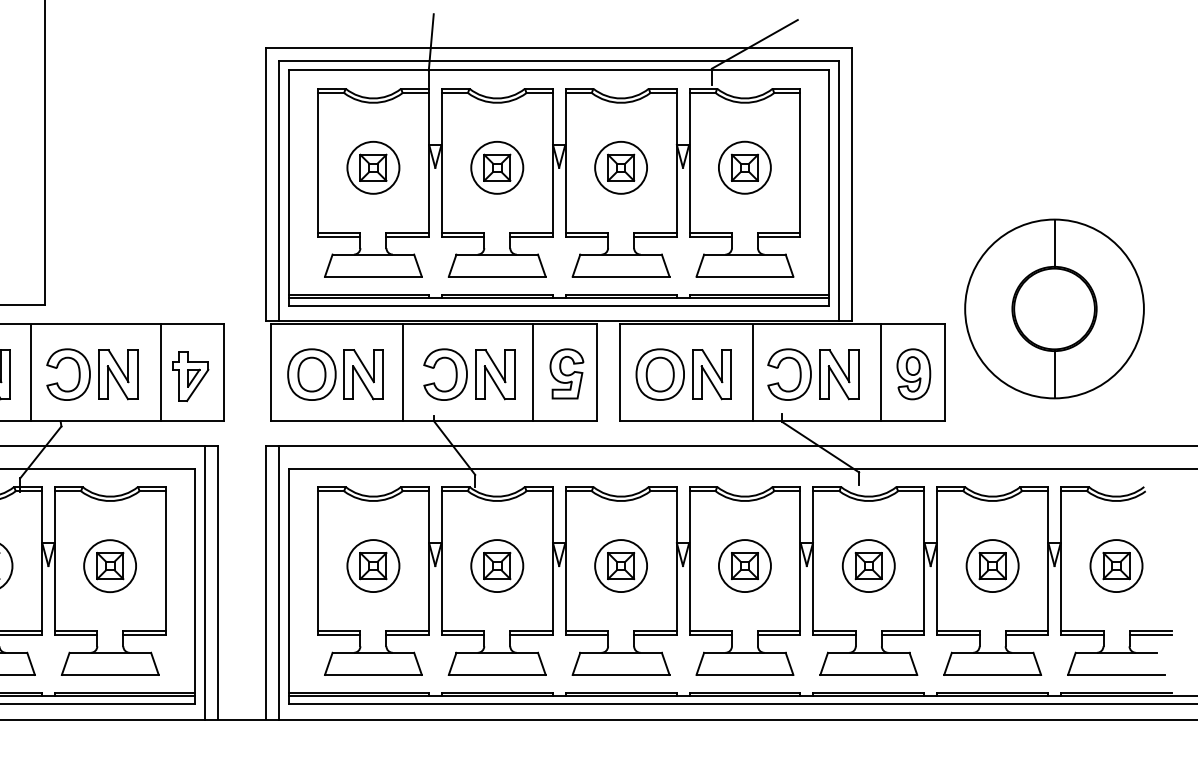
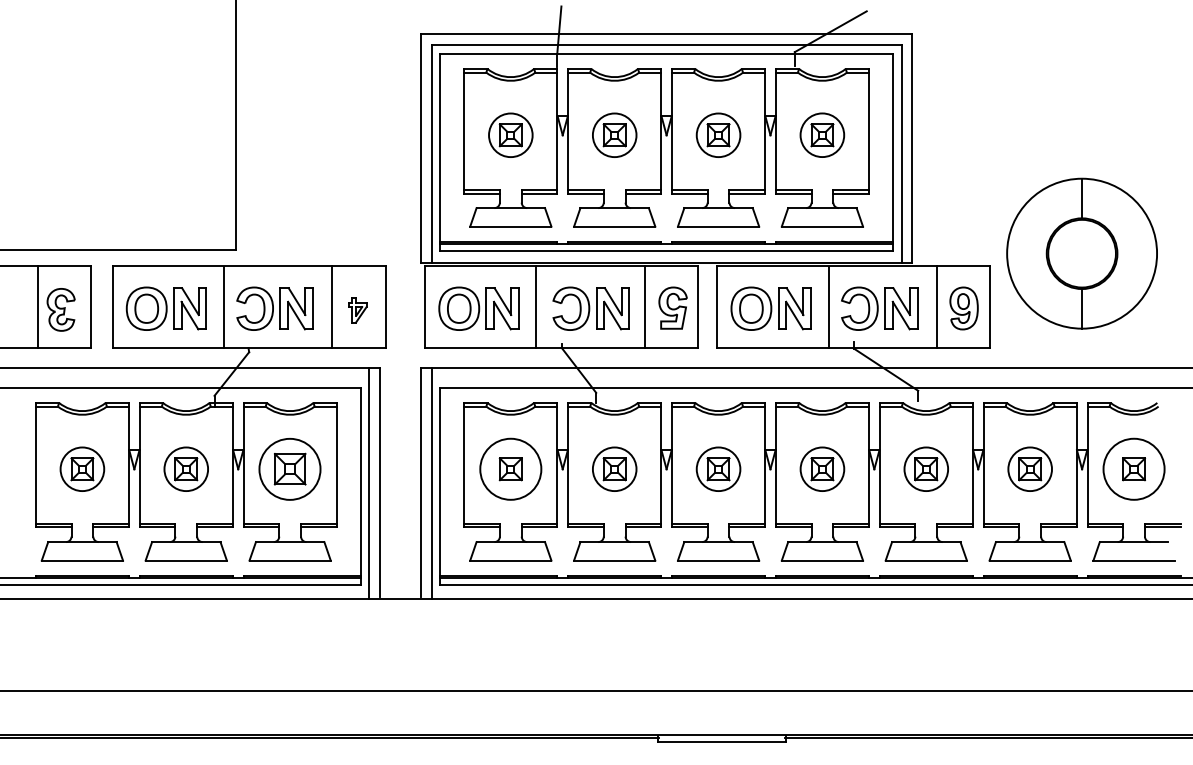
part: (190, 376) -> (357, 310), size x0.6
part: (109, 566) -> (289, 469), size x1.4
circle: (373, 566) -> (510, 469), size x1.4
circle: (1115, 566) -> (1133, 469), size x1.4

